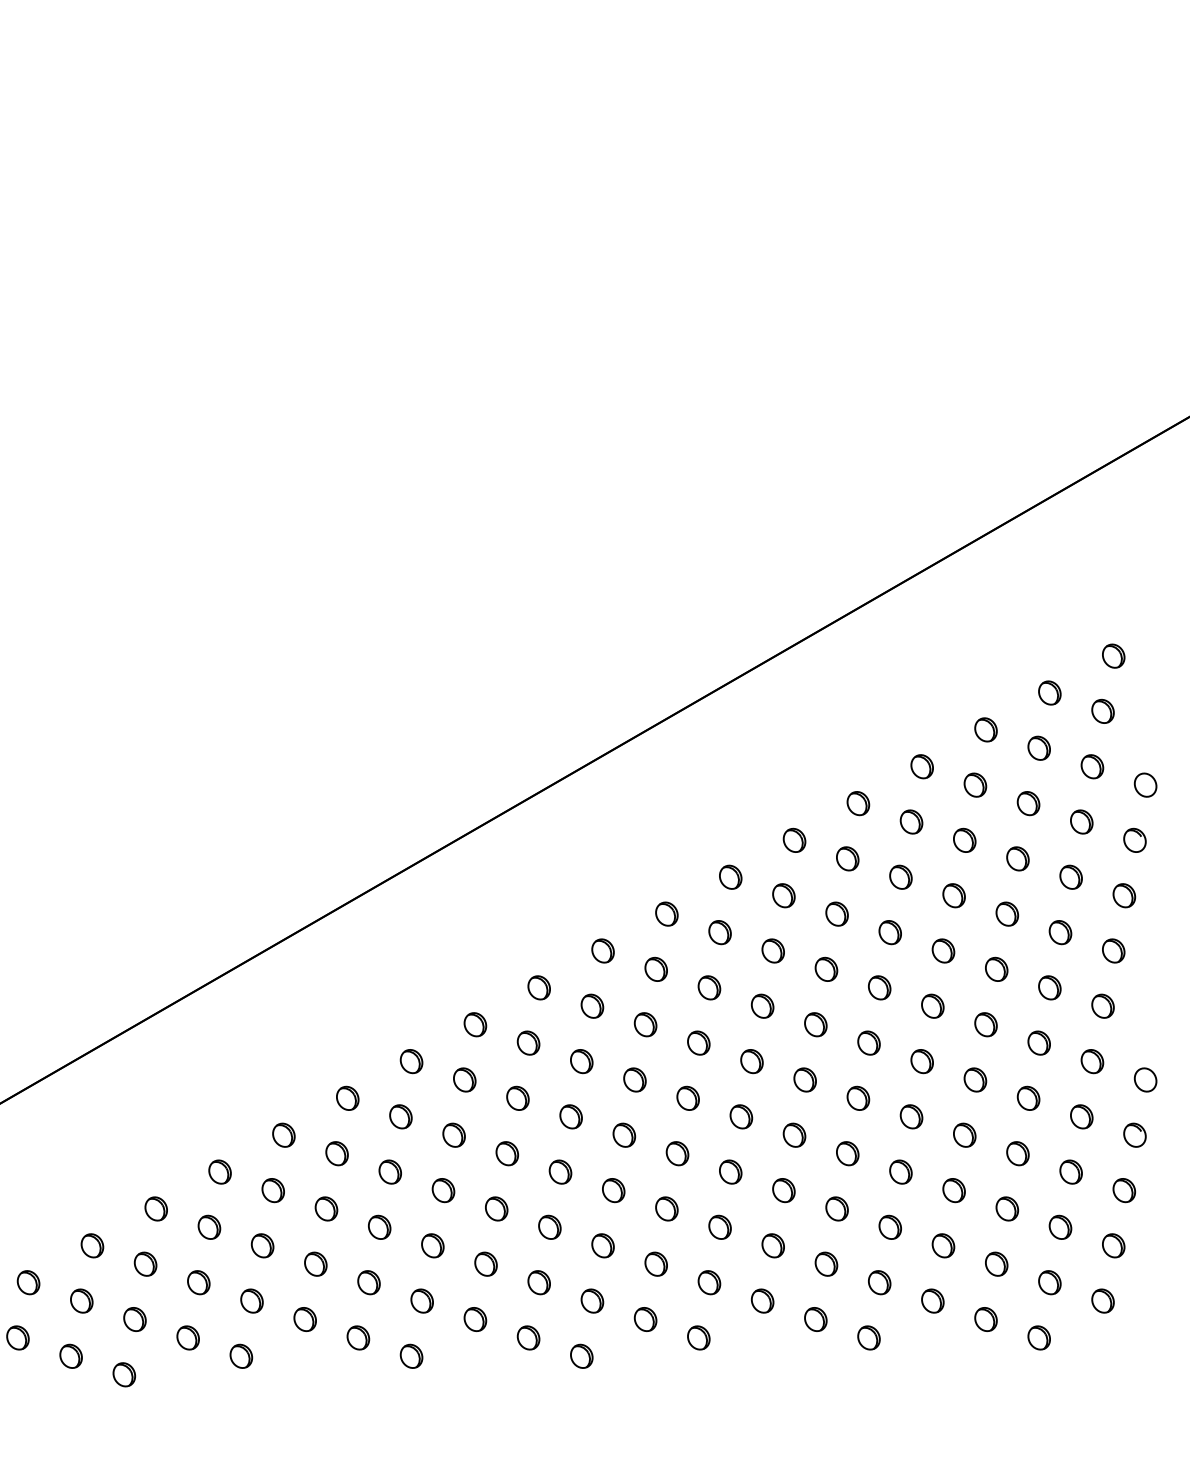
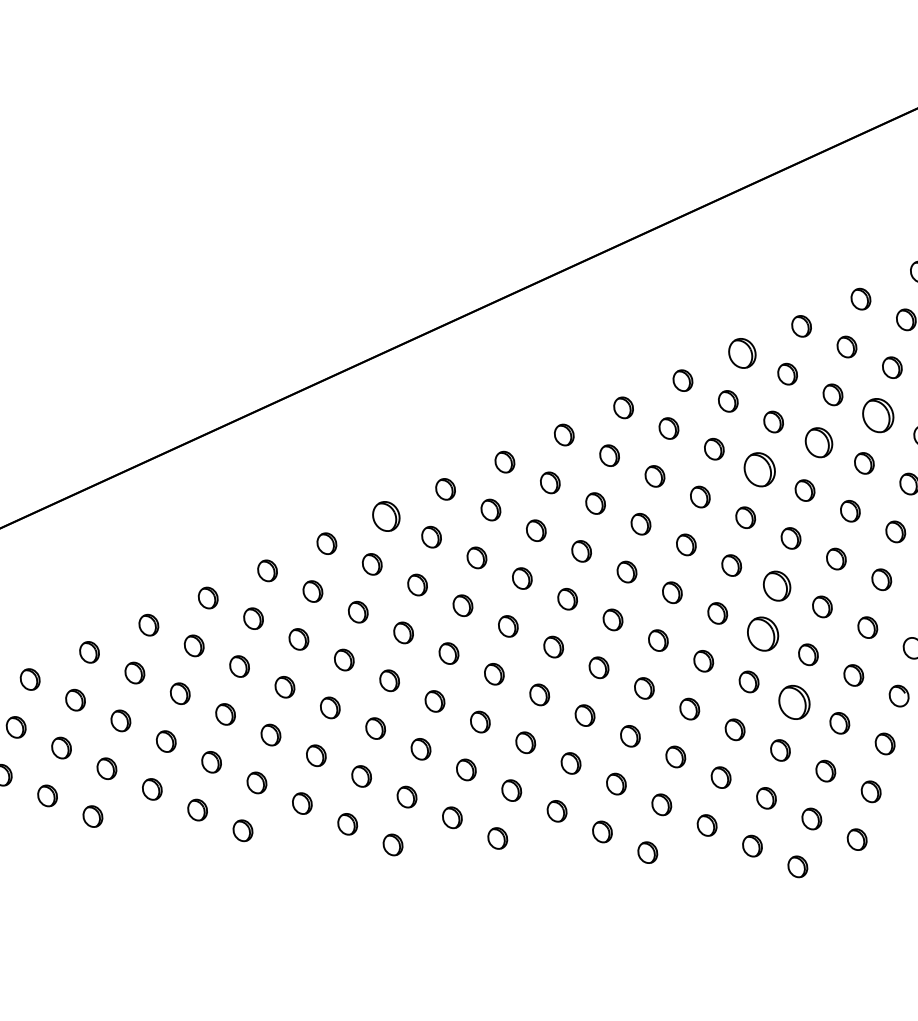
part: (921, 766) -> (741, 353), size x1.4
part: (1081, 821) -> (878, 415), size x1.6
part: (1017, 858) -> (818, 442), size x1.4
part: (953, 895) -> (759, 469), size x1.6
part: (538, 987) -> (385, 516), size x1.4
part: (985, 1024) -> (776, 586), size x1.4
part: (975, 1079) -> (763, 633), size x1.6
part: (1017, 1153) -> (794, 702), size x1.6

